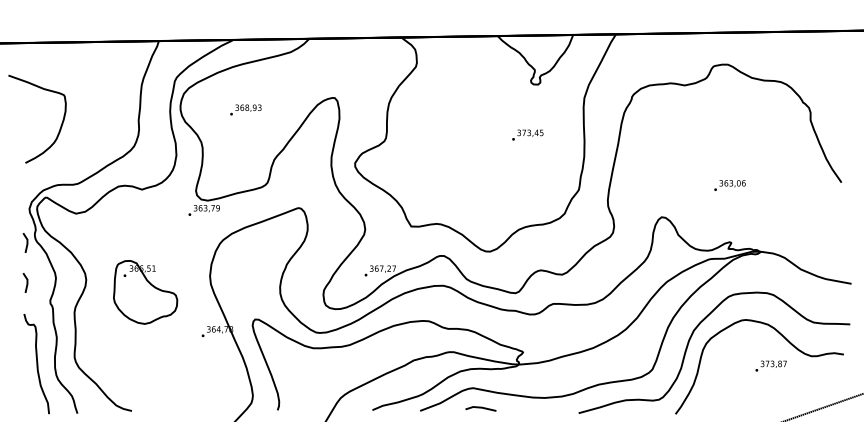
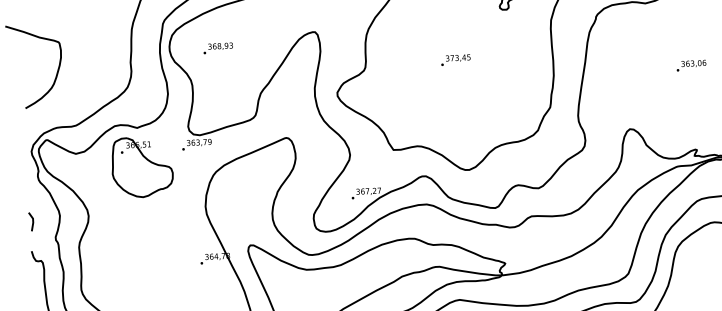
text: (245, 109) -> (217, 47), moved
text: (527, 134) -> (455, 59), moved
text: (729, 185) -> (690, 65), moved
line: (26, 242) -> (30, 183), removed
part: (145, 292) -> (142, 167), moved

